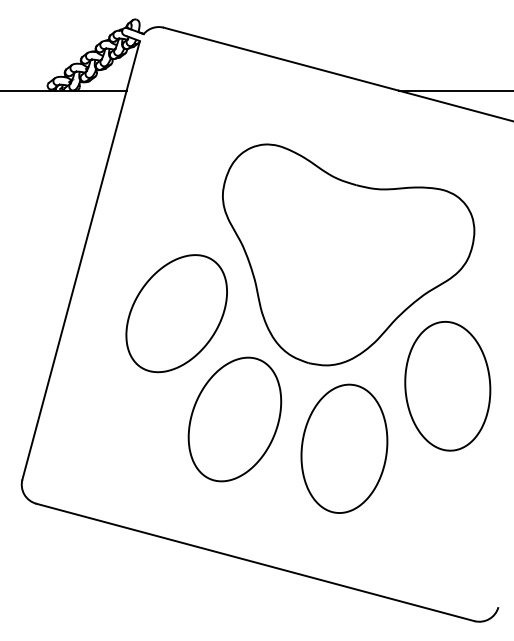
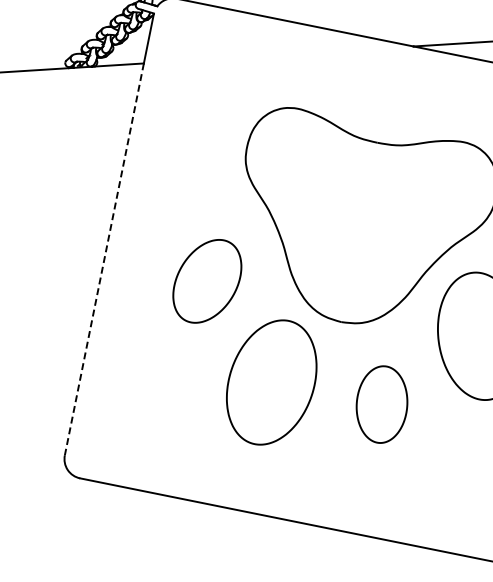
line: (74, 285) -> (104, 259), solid -> dashed
part: (176, 313) -> (207, 281), size x0.7
part: (344, 448) -> (382, 404), size x0.6

